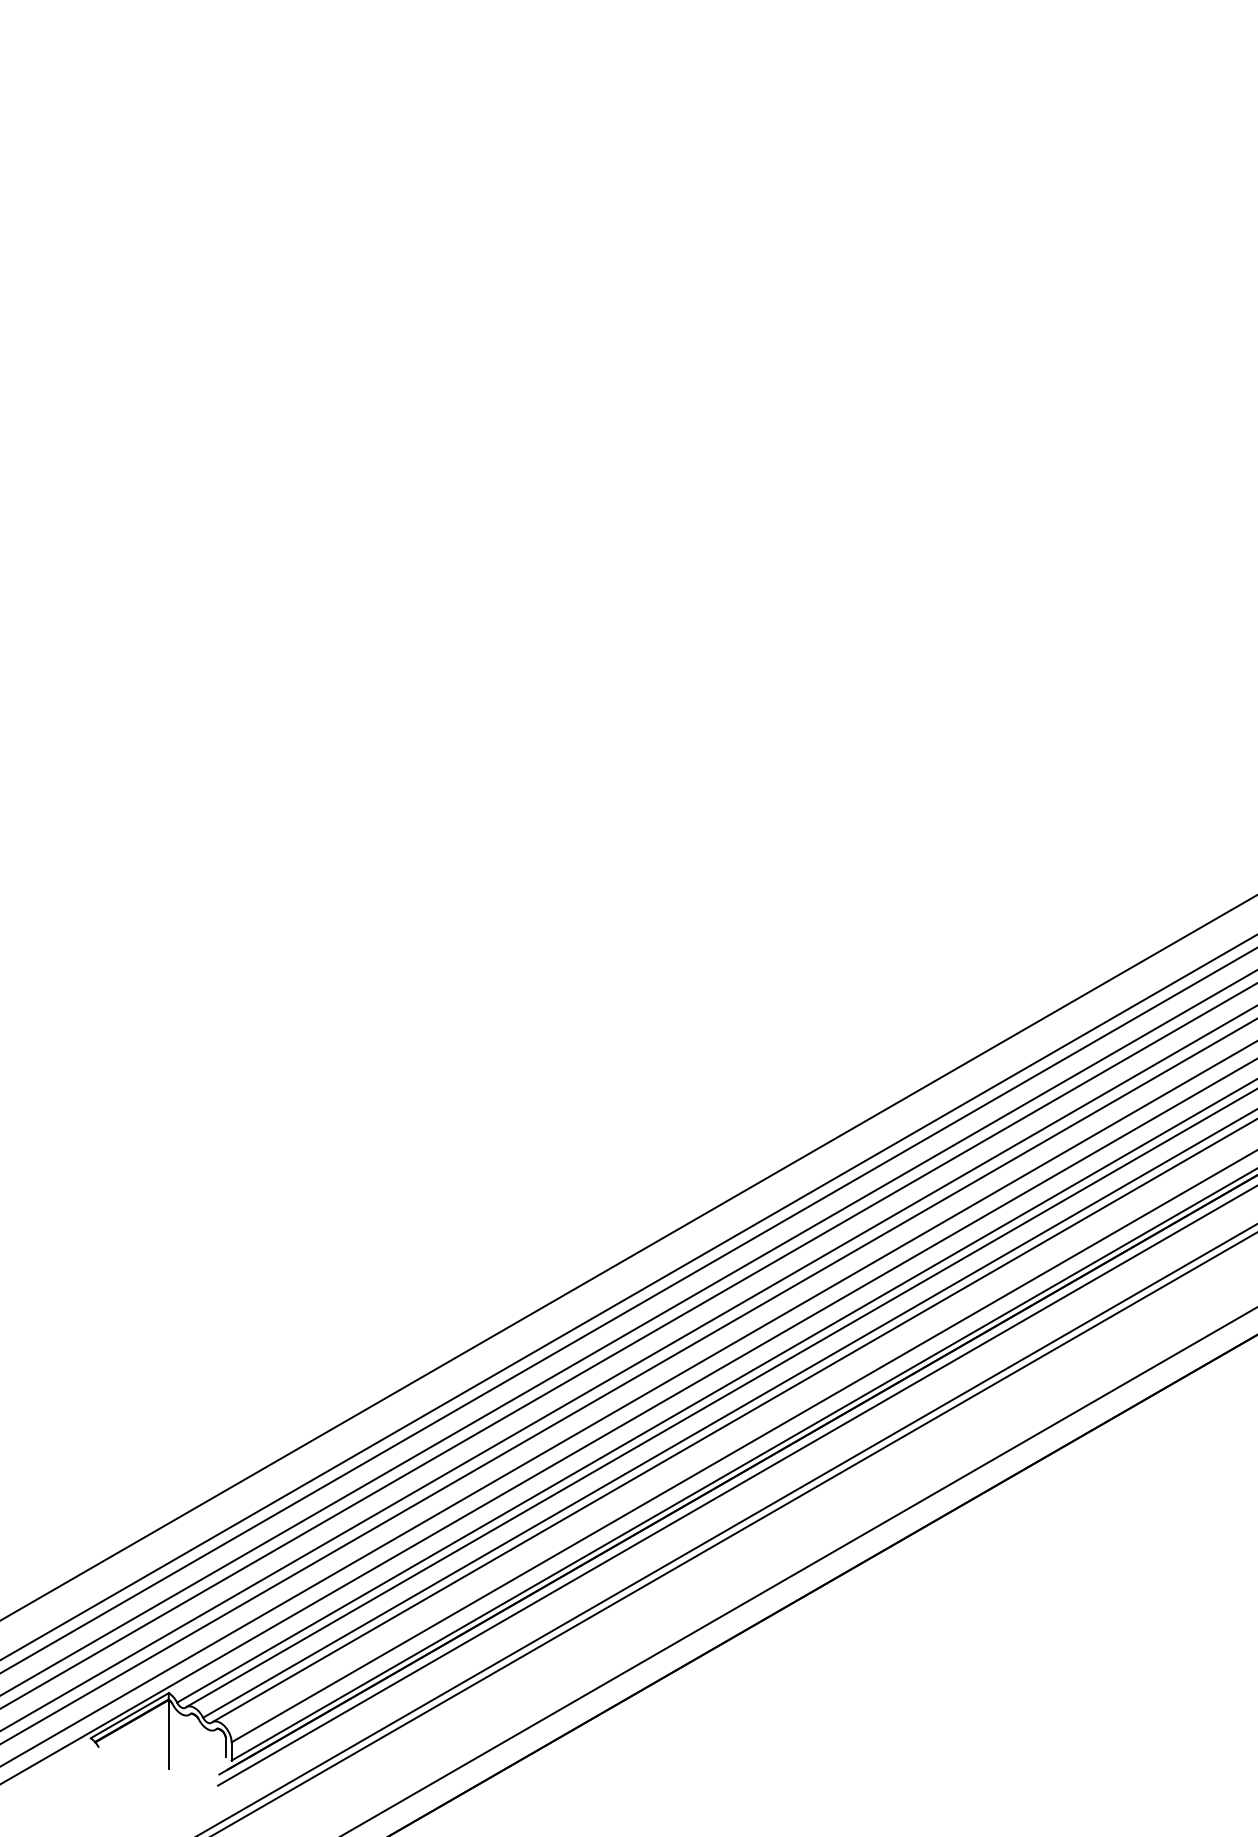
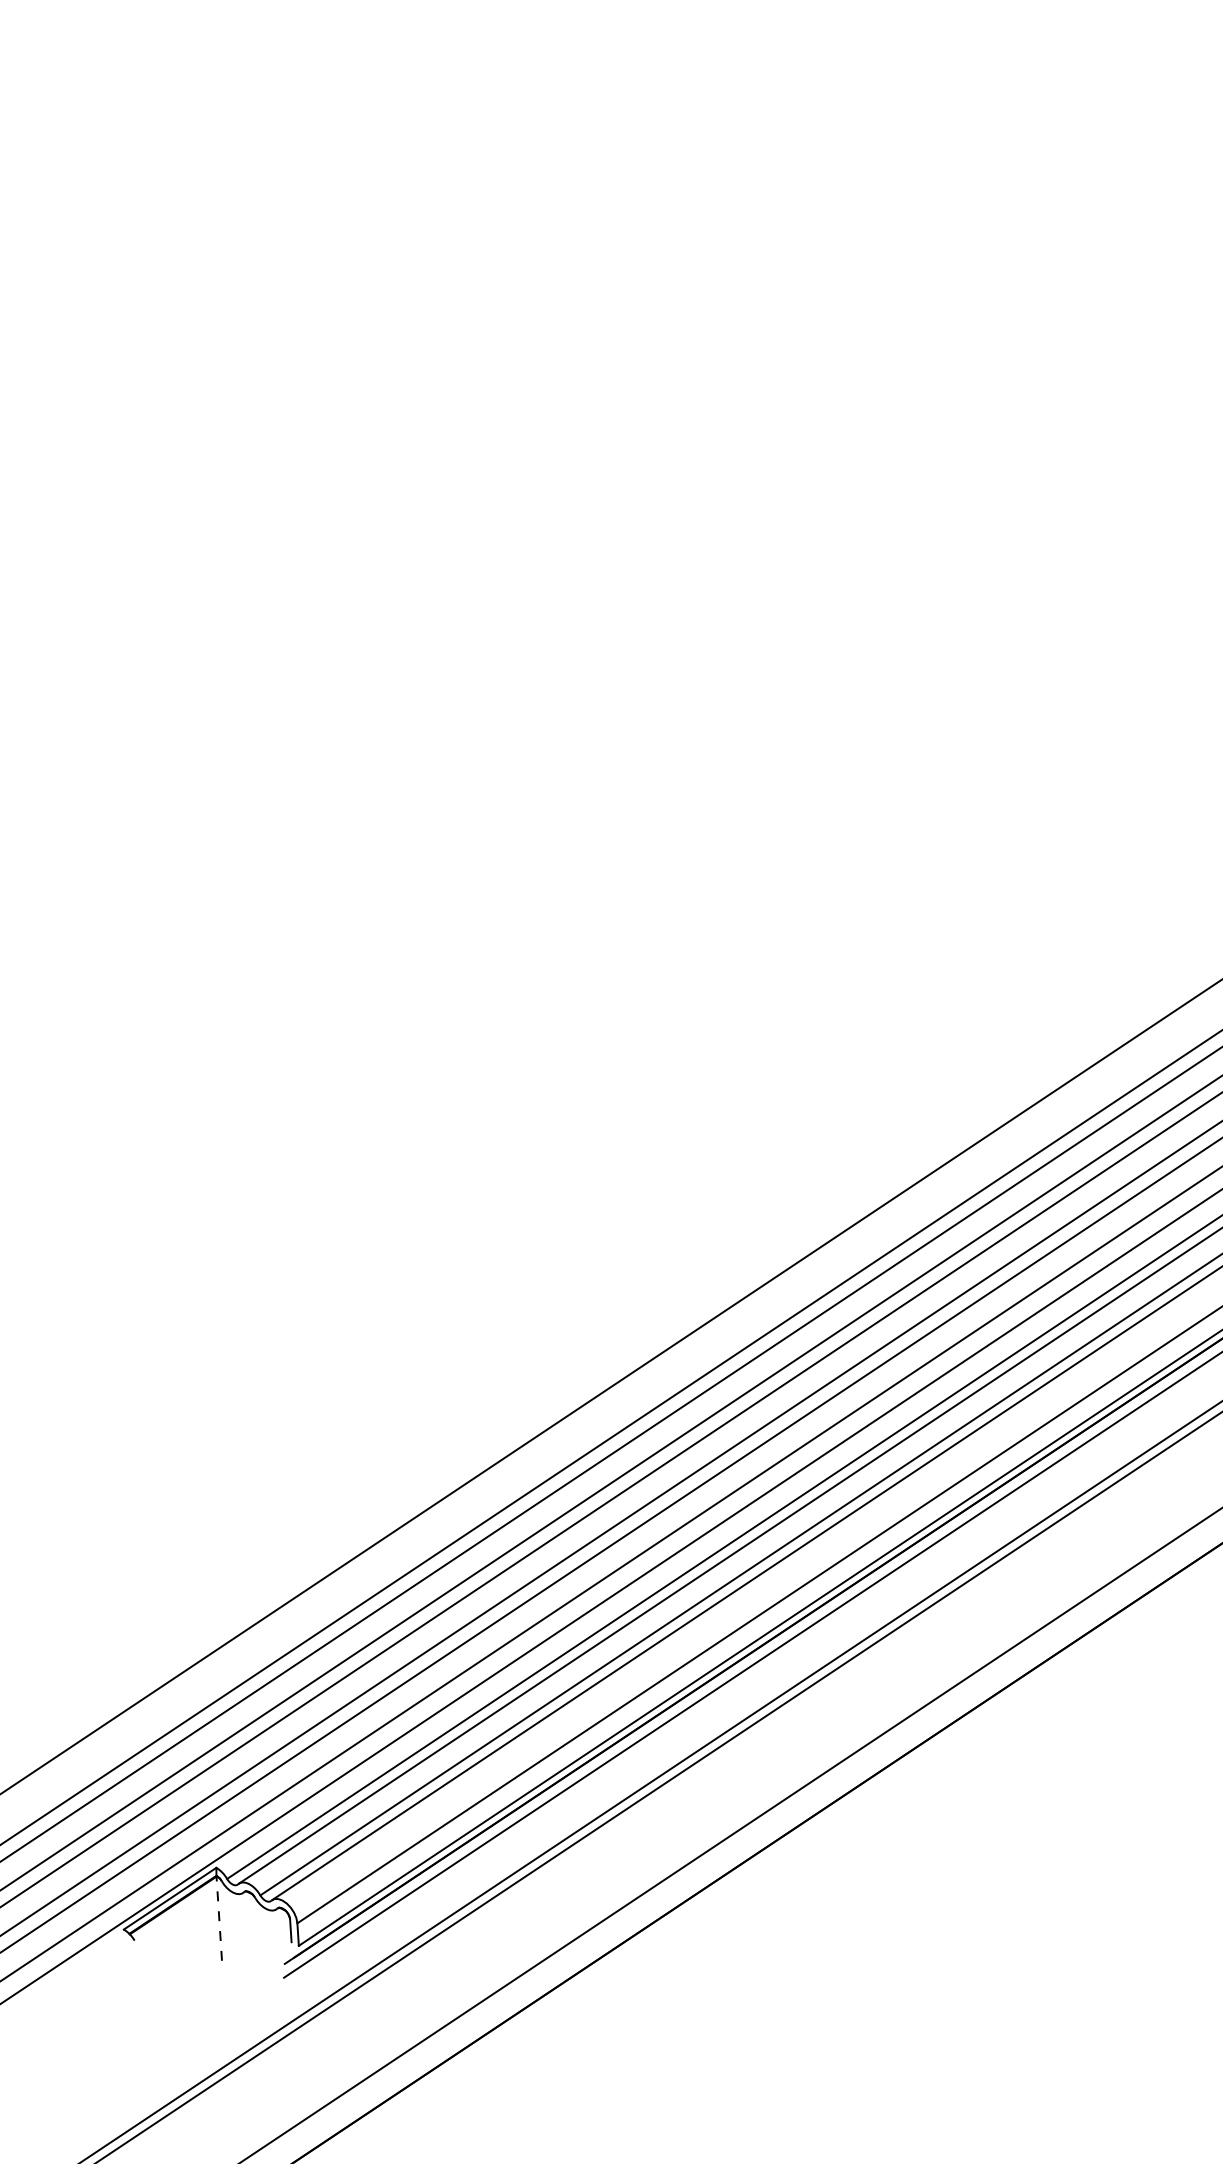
line: (168, 1733) -> (219, 1917), solid -> dashed

